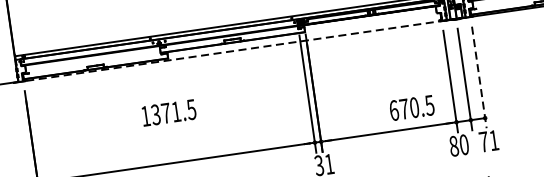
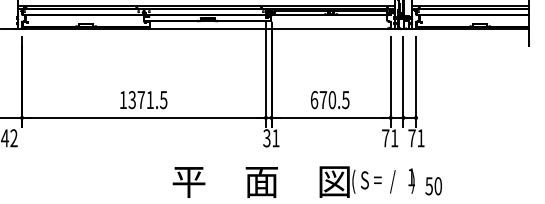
line: (232, 50) -> (206, 28), dashed -> solid
line: (479, 77) -> (416, 82), dashed -> solid
text: (412, 108) -> (330, 100), moved
text: (168, 113) -> (143, 100), moved
text: (459, 145) -> (390, 138), 80 -> 71

